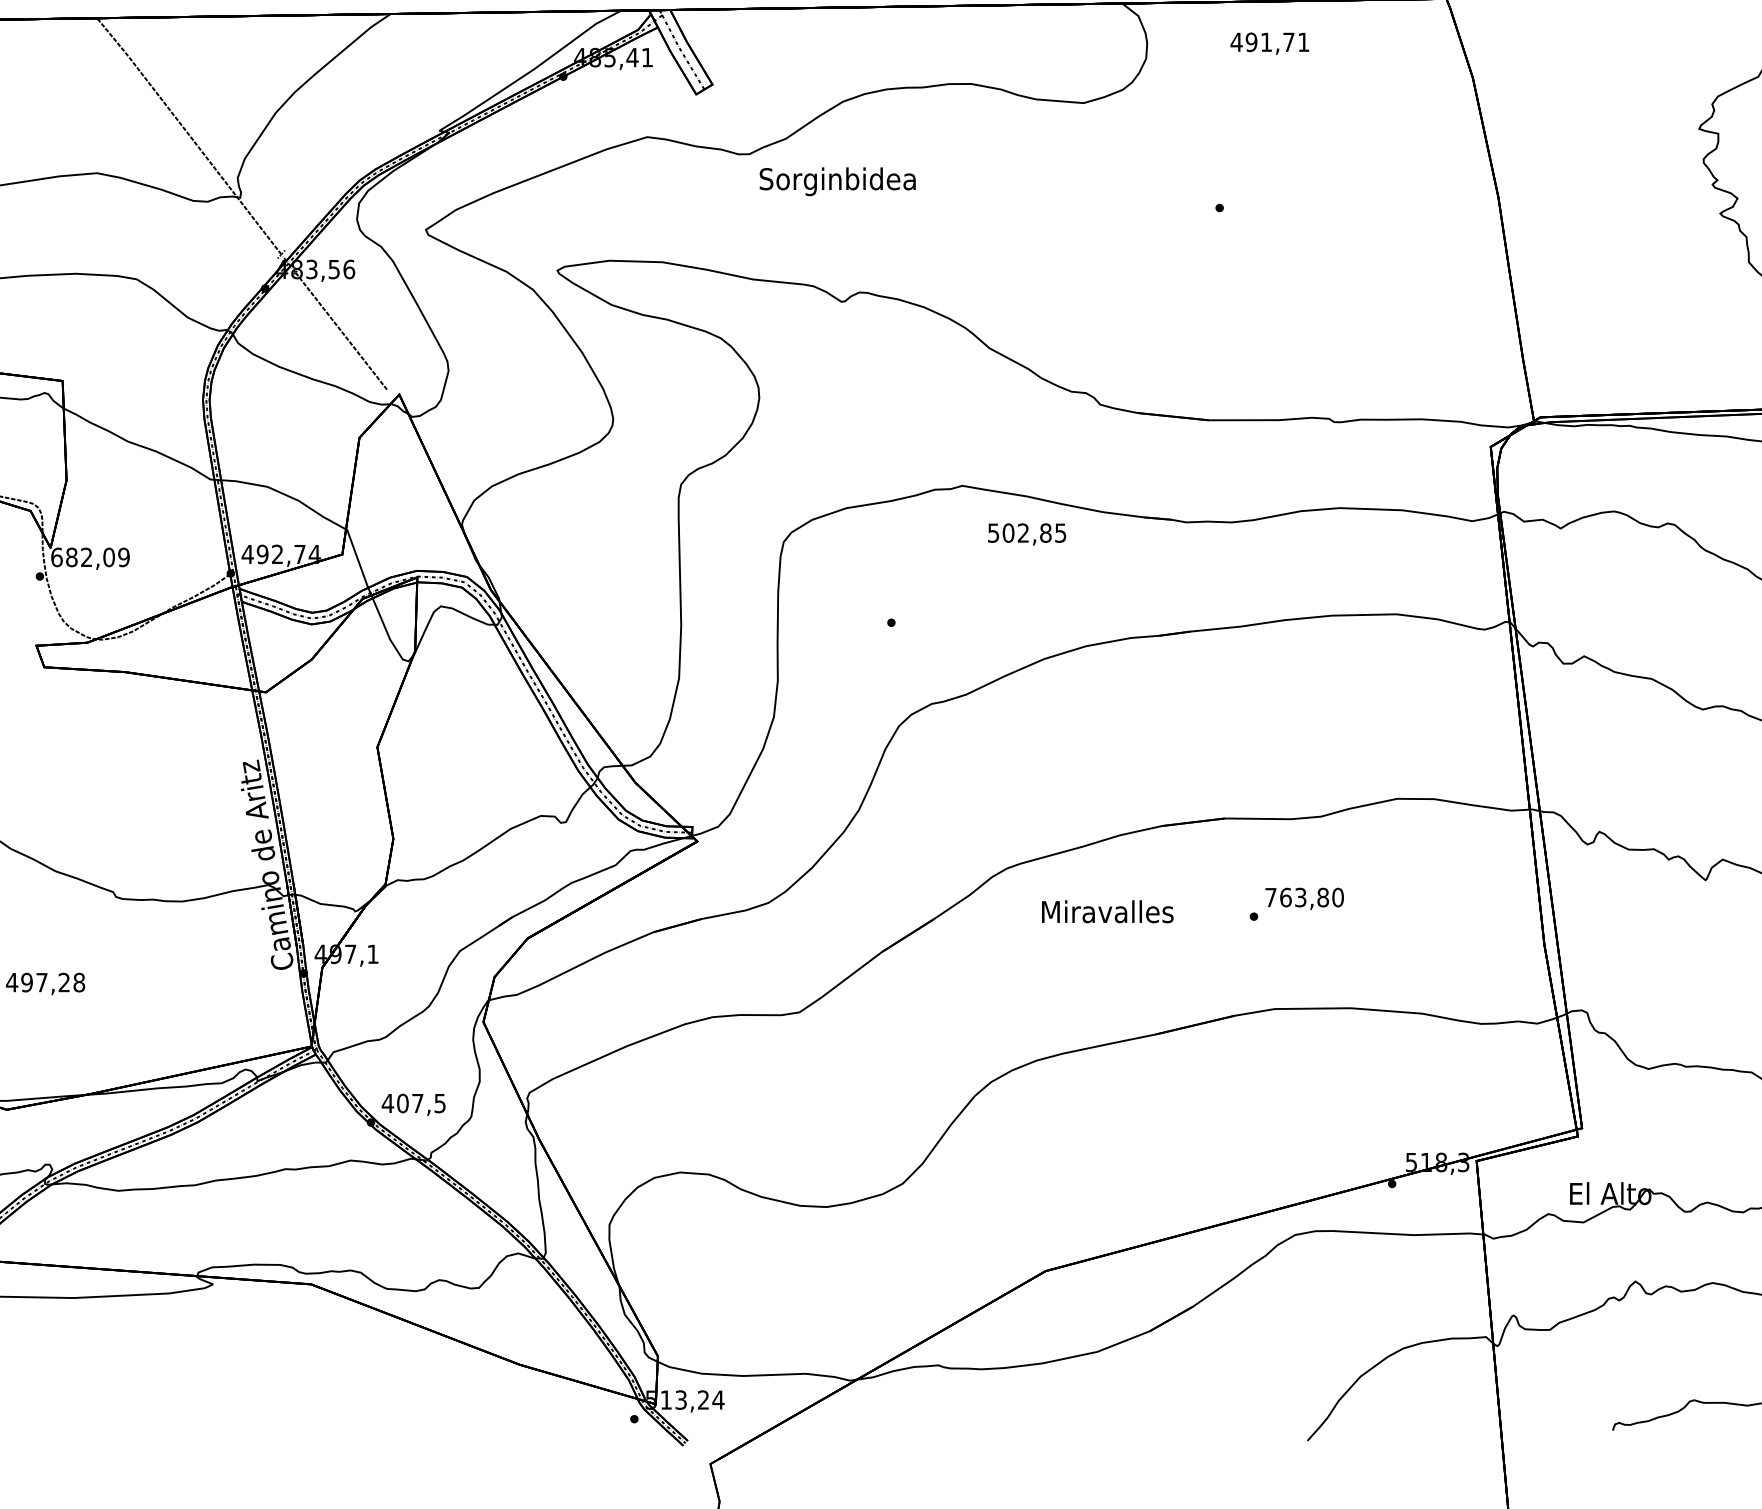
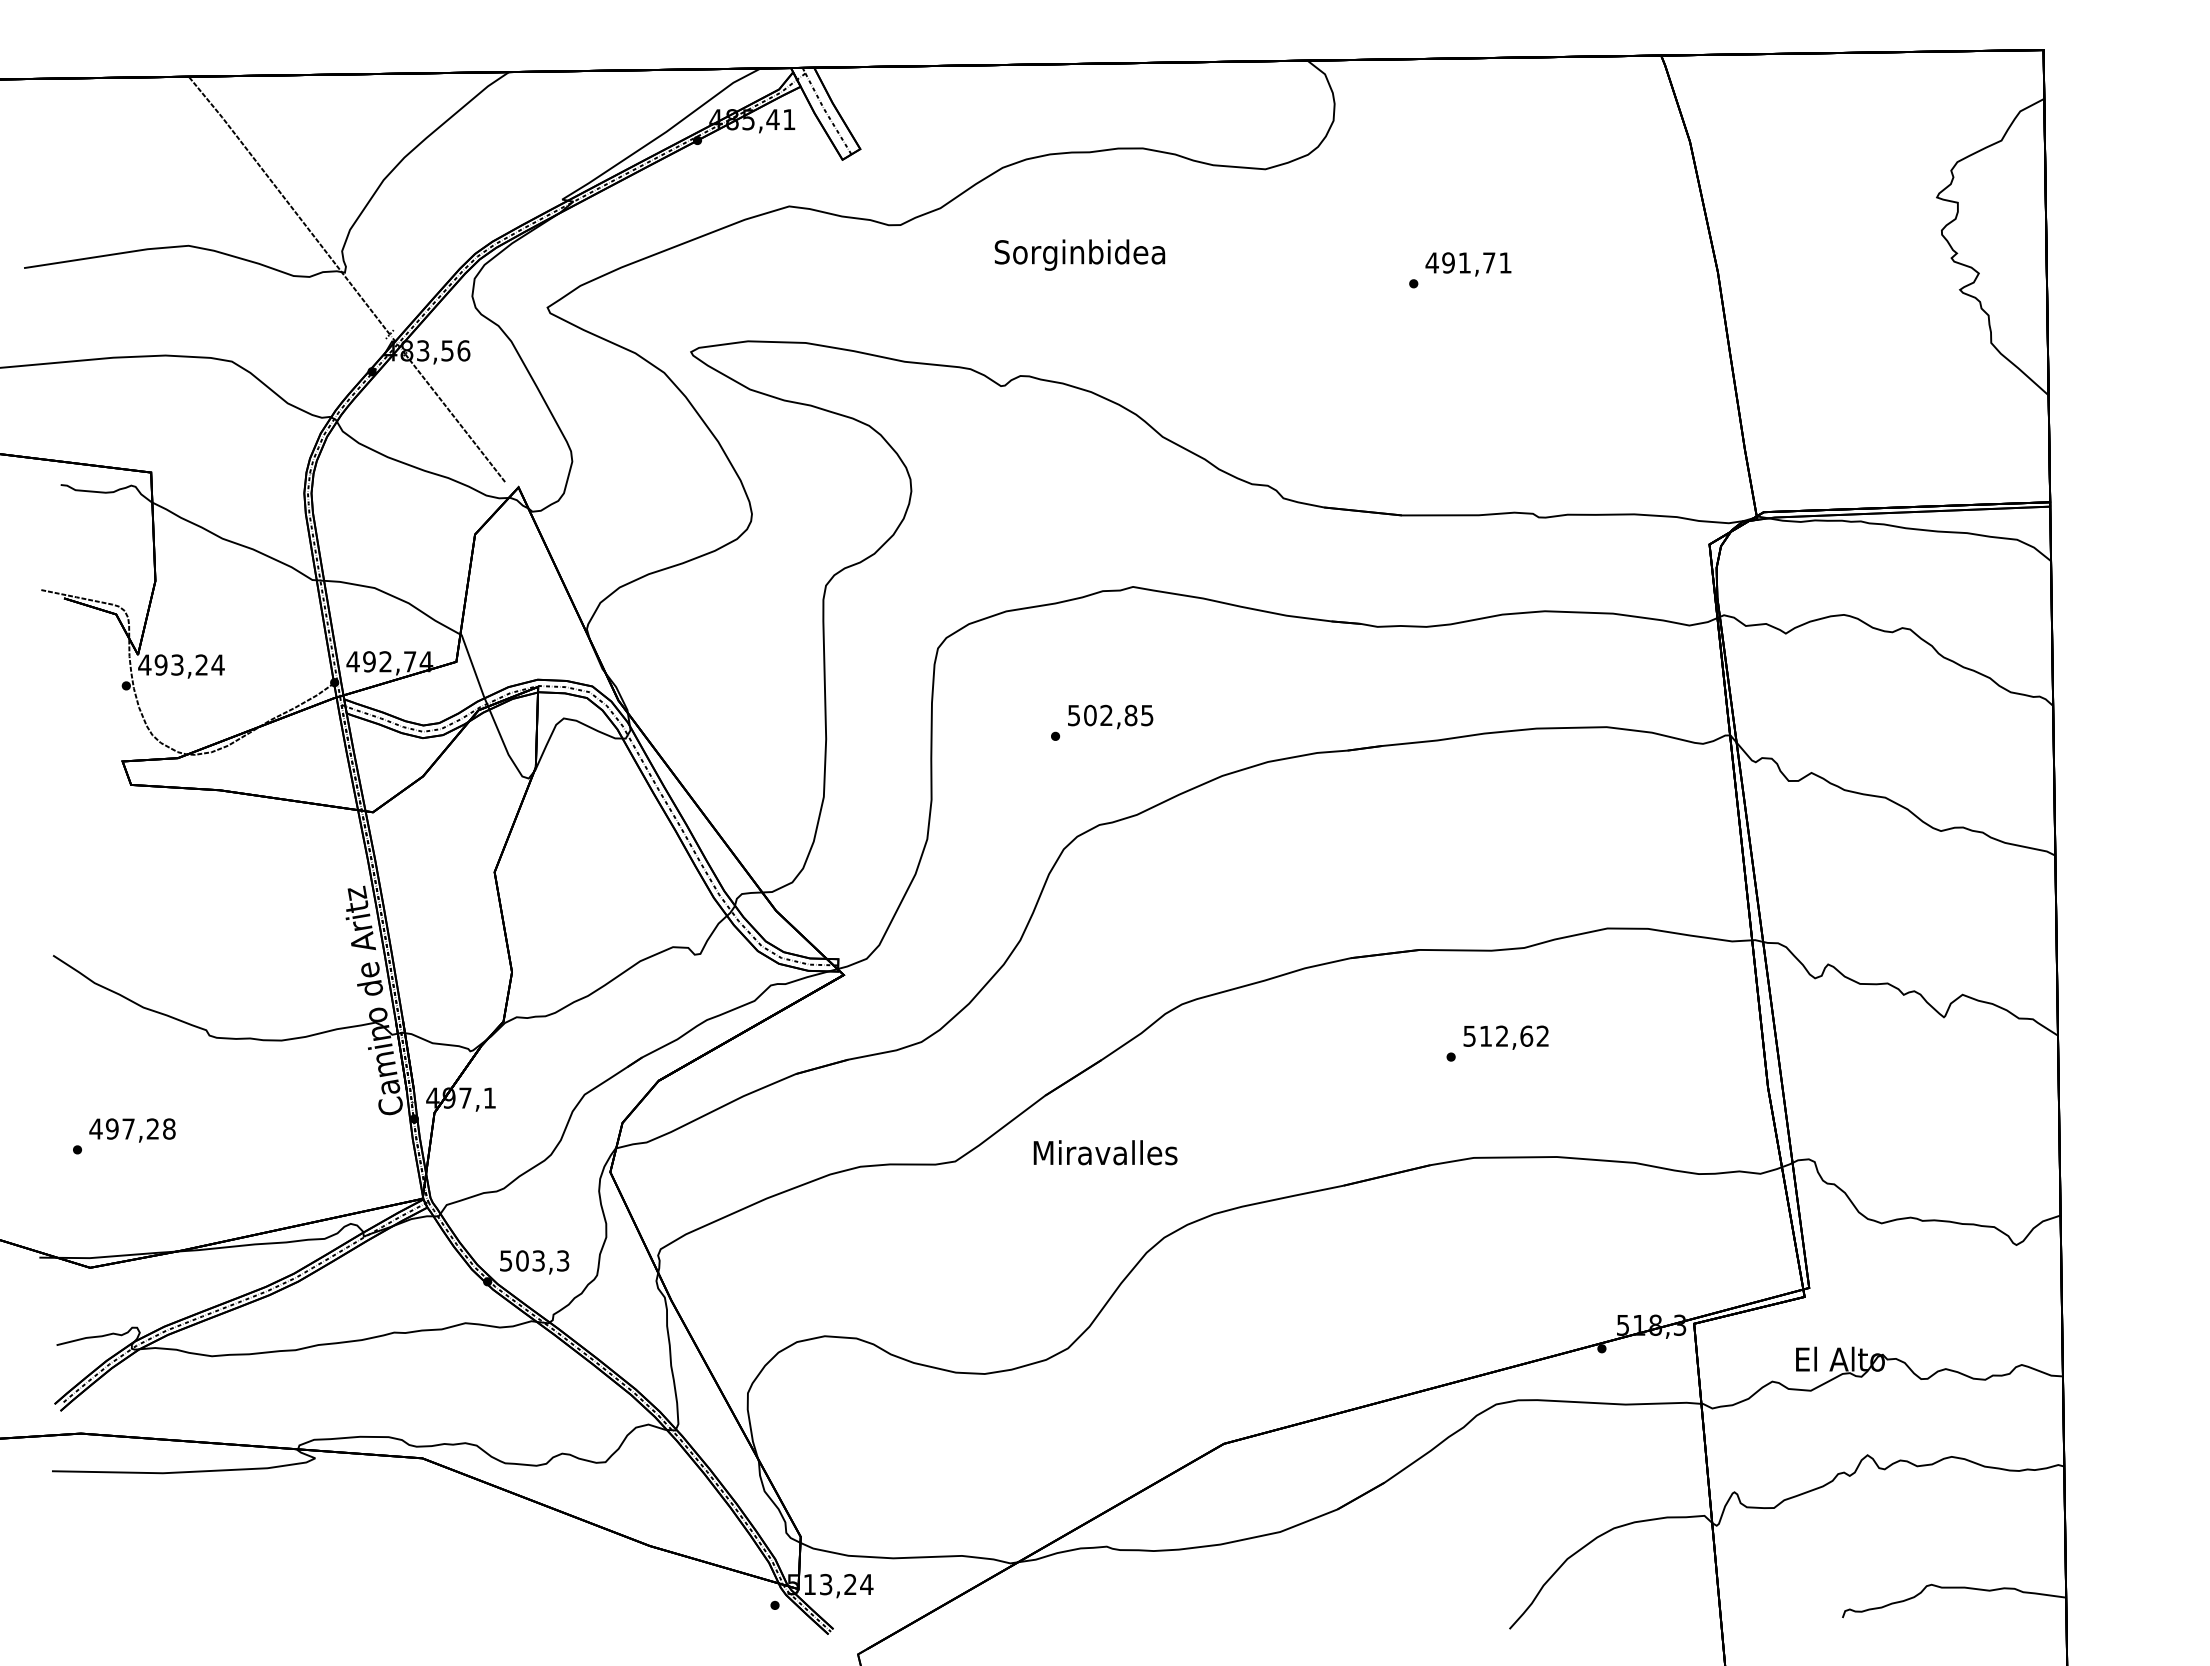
text: (1269, 43) -> (1468, 264), moved
text: (837, 181) -> (1079, 254), moved
text: (1027, 533) -> (1110, 716), moved
text: (90, 556) -> (181, 664), 682,09 -> 493,24
text: (1304, 896) -> (1506, 1035), 763,80 -> 512,62
text: (1107, 911) -> (1105, 1152), moved
text: (413, 1103) -> (534, 1260), 407,5 -> 503,3

